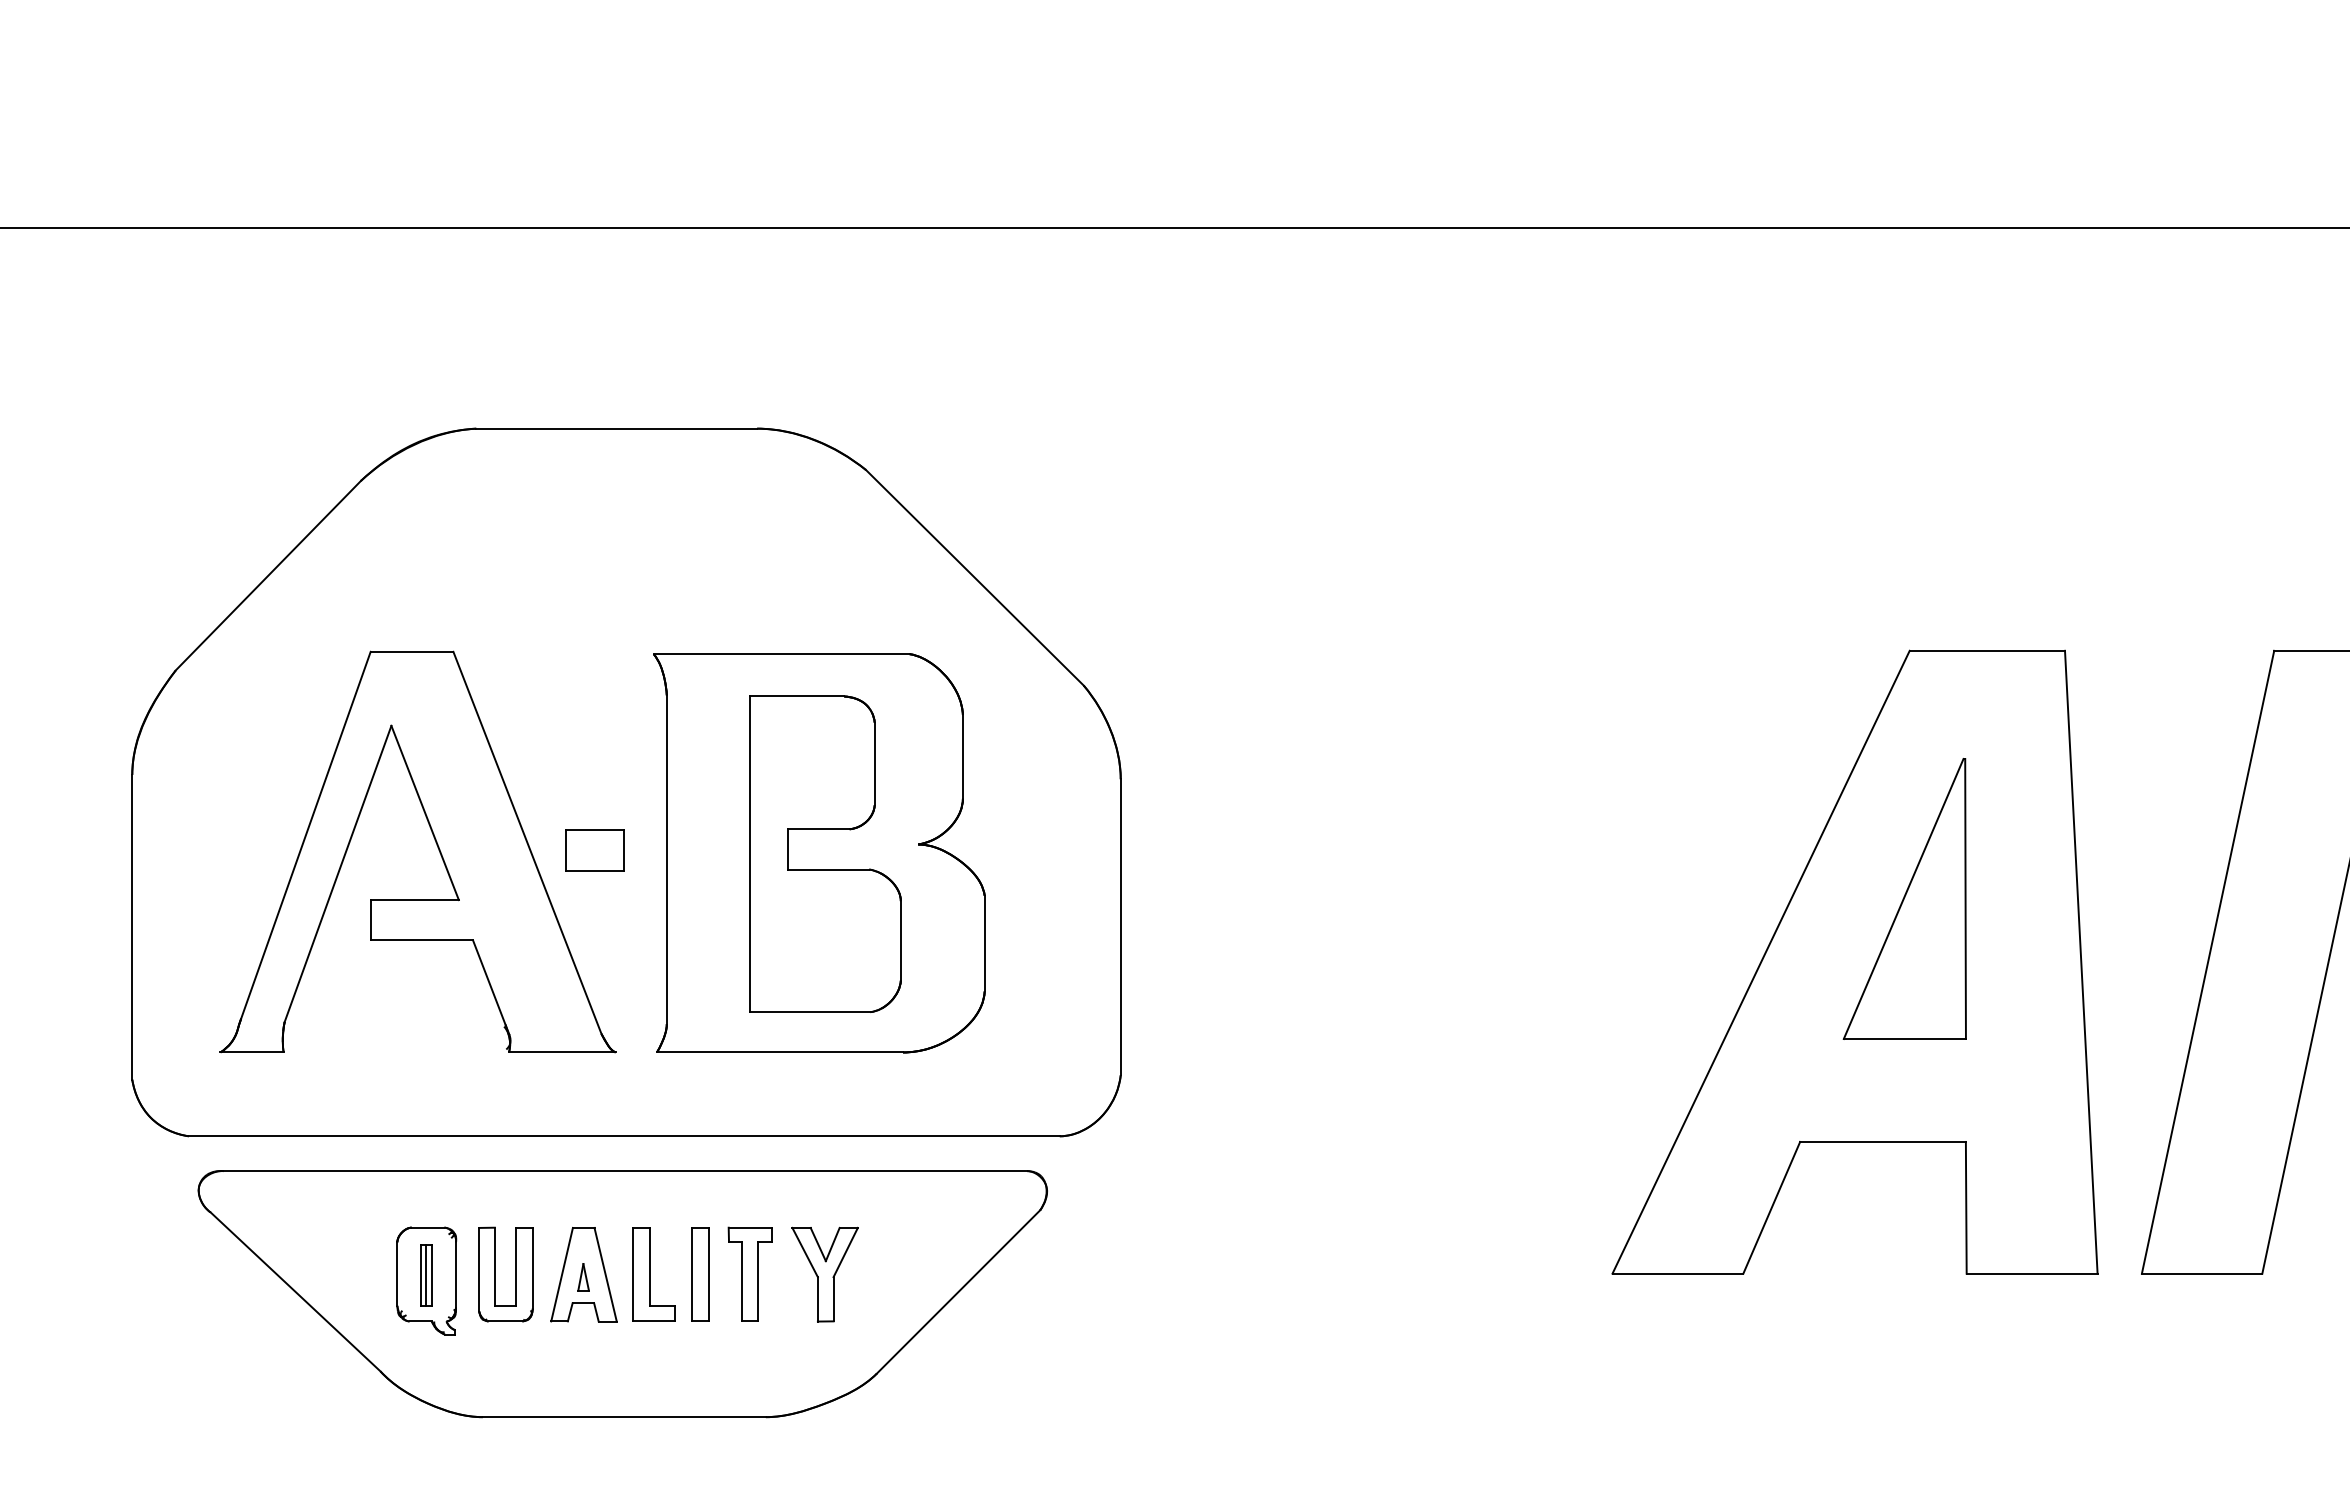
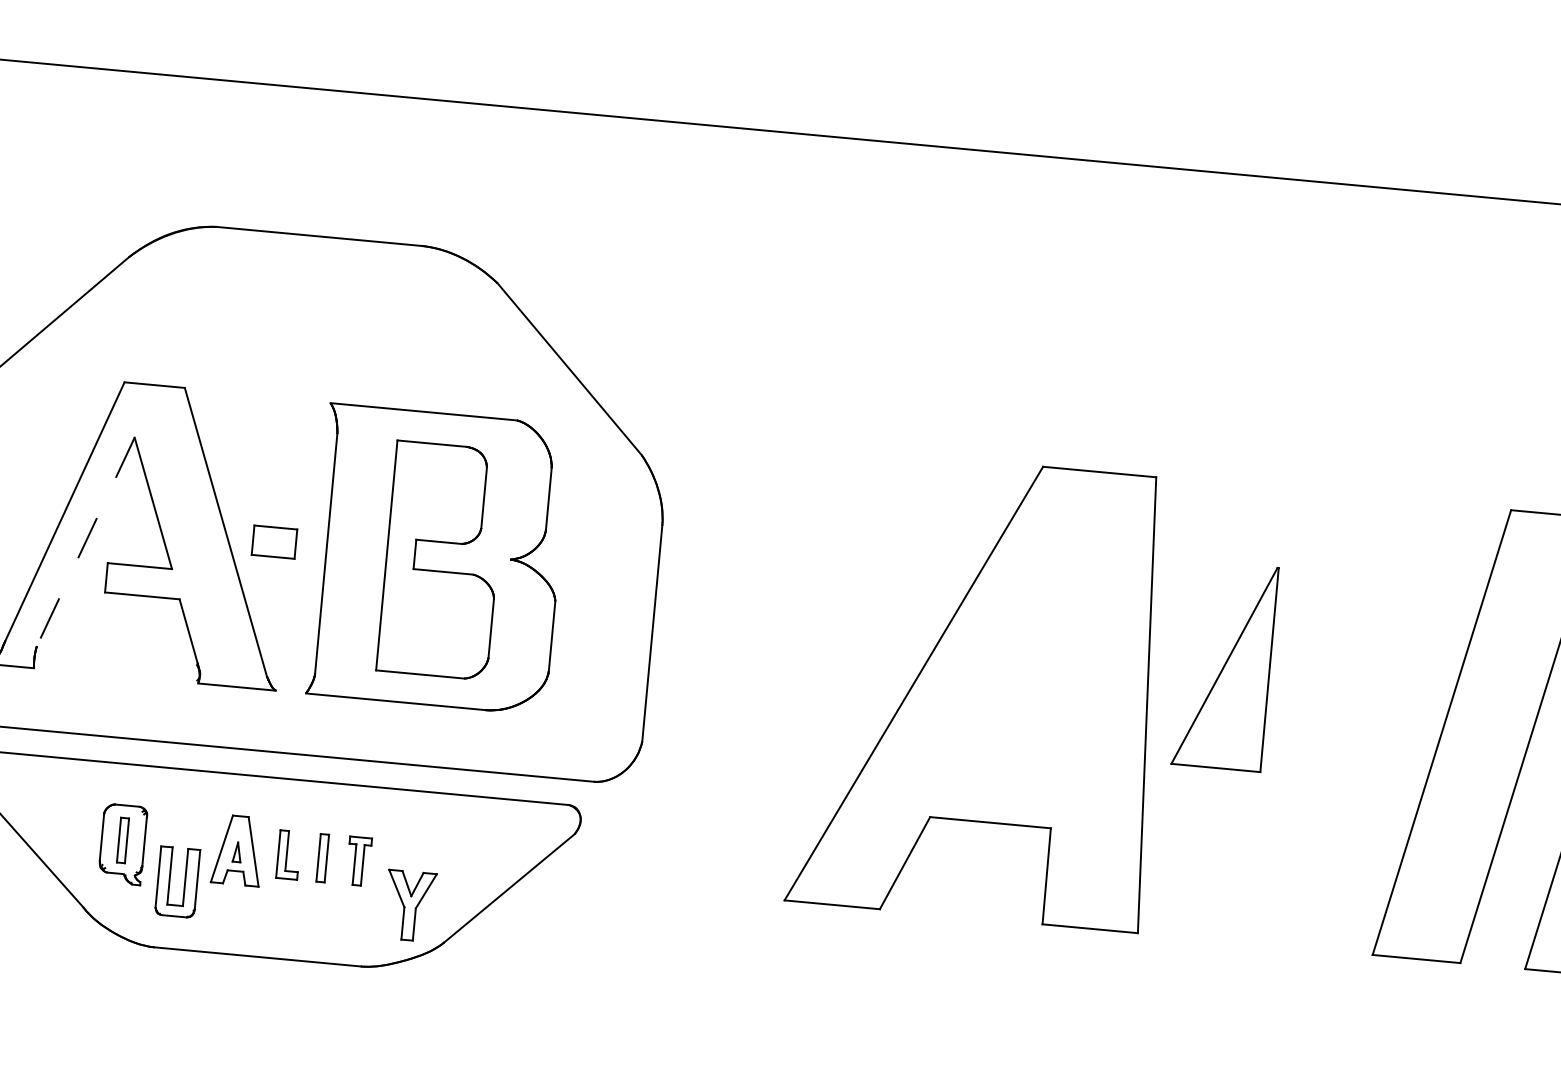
line: (337, 874) -> (85, 542), solid -> dashed
part: (1854, 961) -> (981, 689), moved
part: (749, 1273) -> (358, 860), size x0.7
line: (426, 1274) -> (123, 839), removed
part: (495, 1274) -> (169, 881), moved
part: (653, 1274) -> (288, 854), size x0.7
part: (700, 1274) -> (322, 858), size x0.7
part: (824, 1274) -> (409, 905), moved

